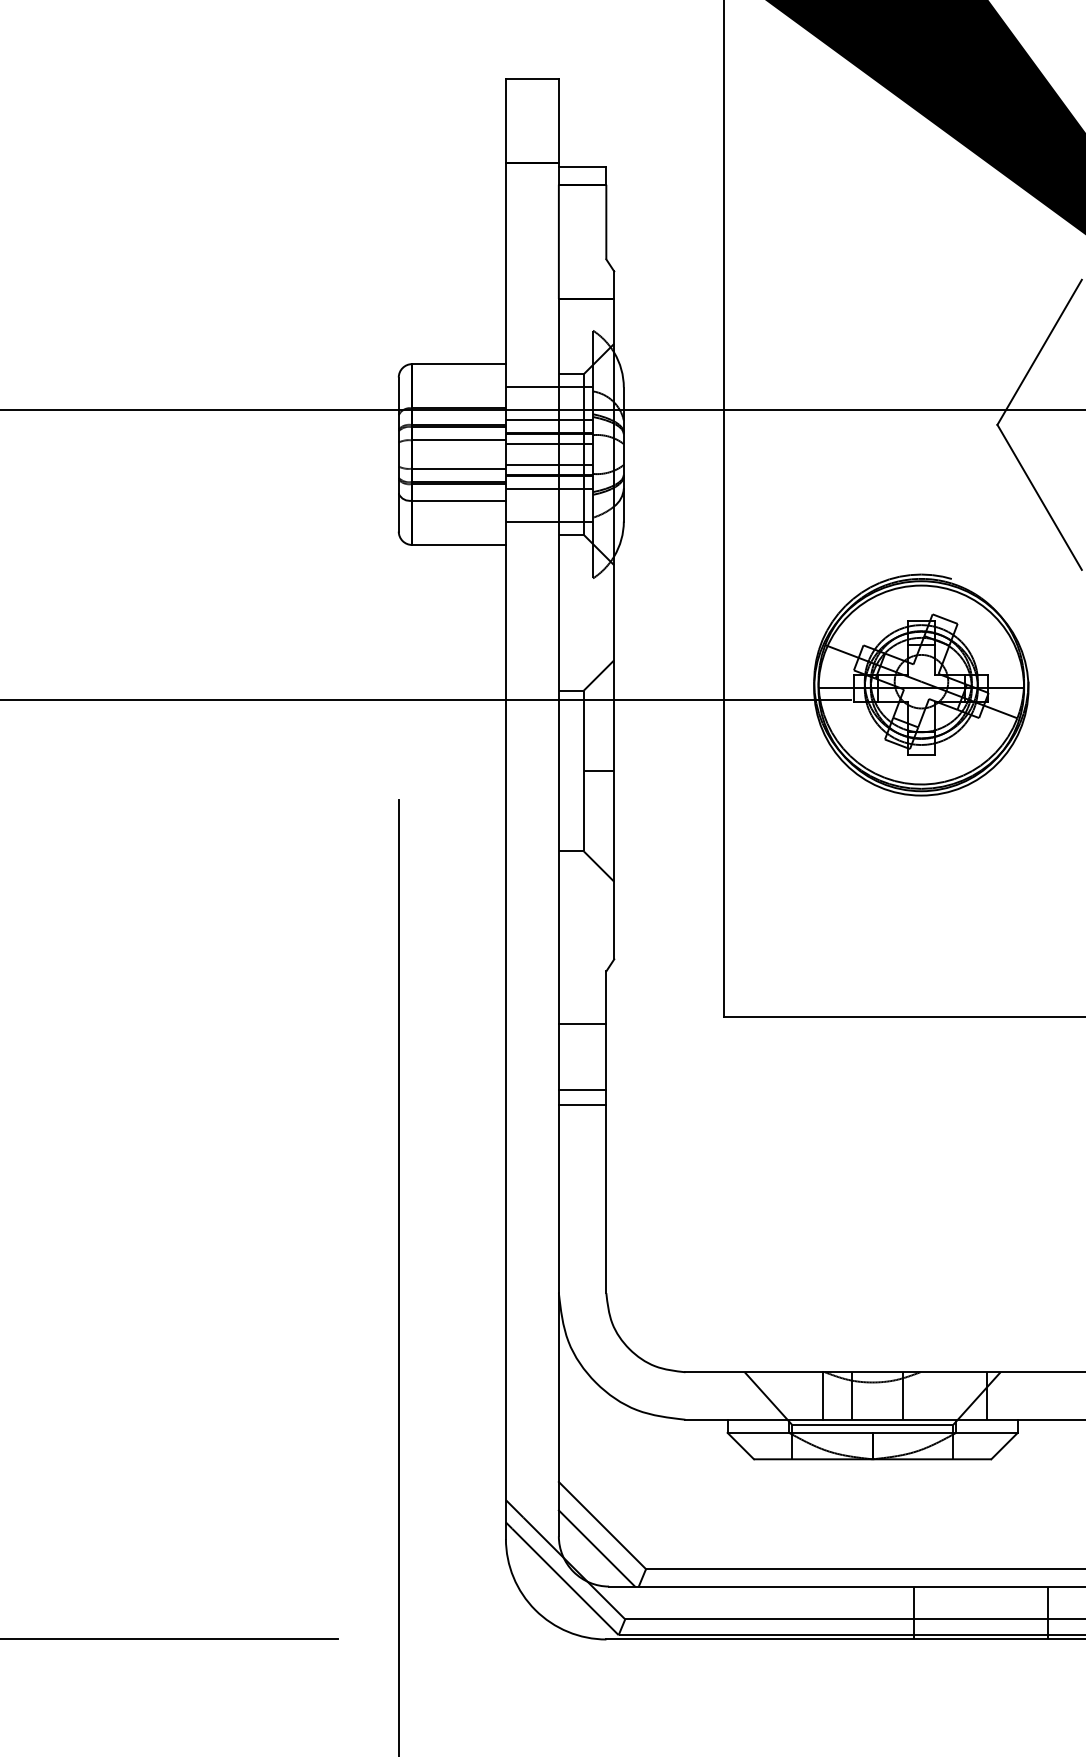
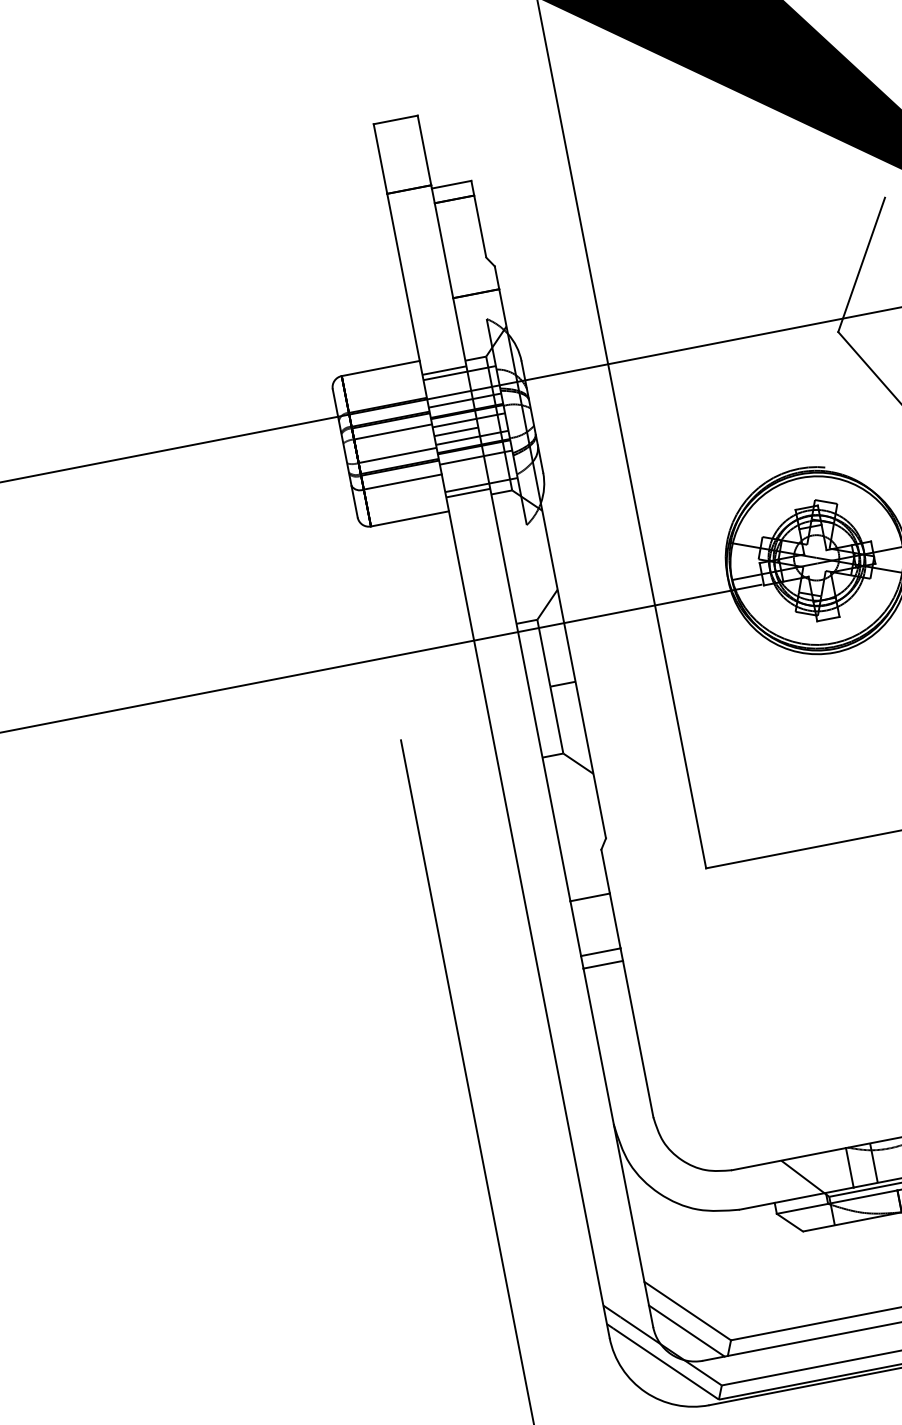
line: (531, 380) -> (443, 370), added
line: (531, 454) -> (455, 431), added
line: (531, 528) -> (467, 493), added

